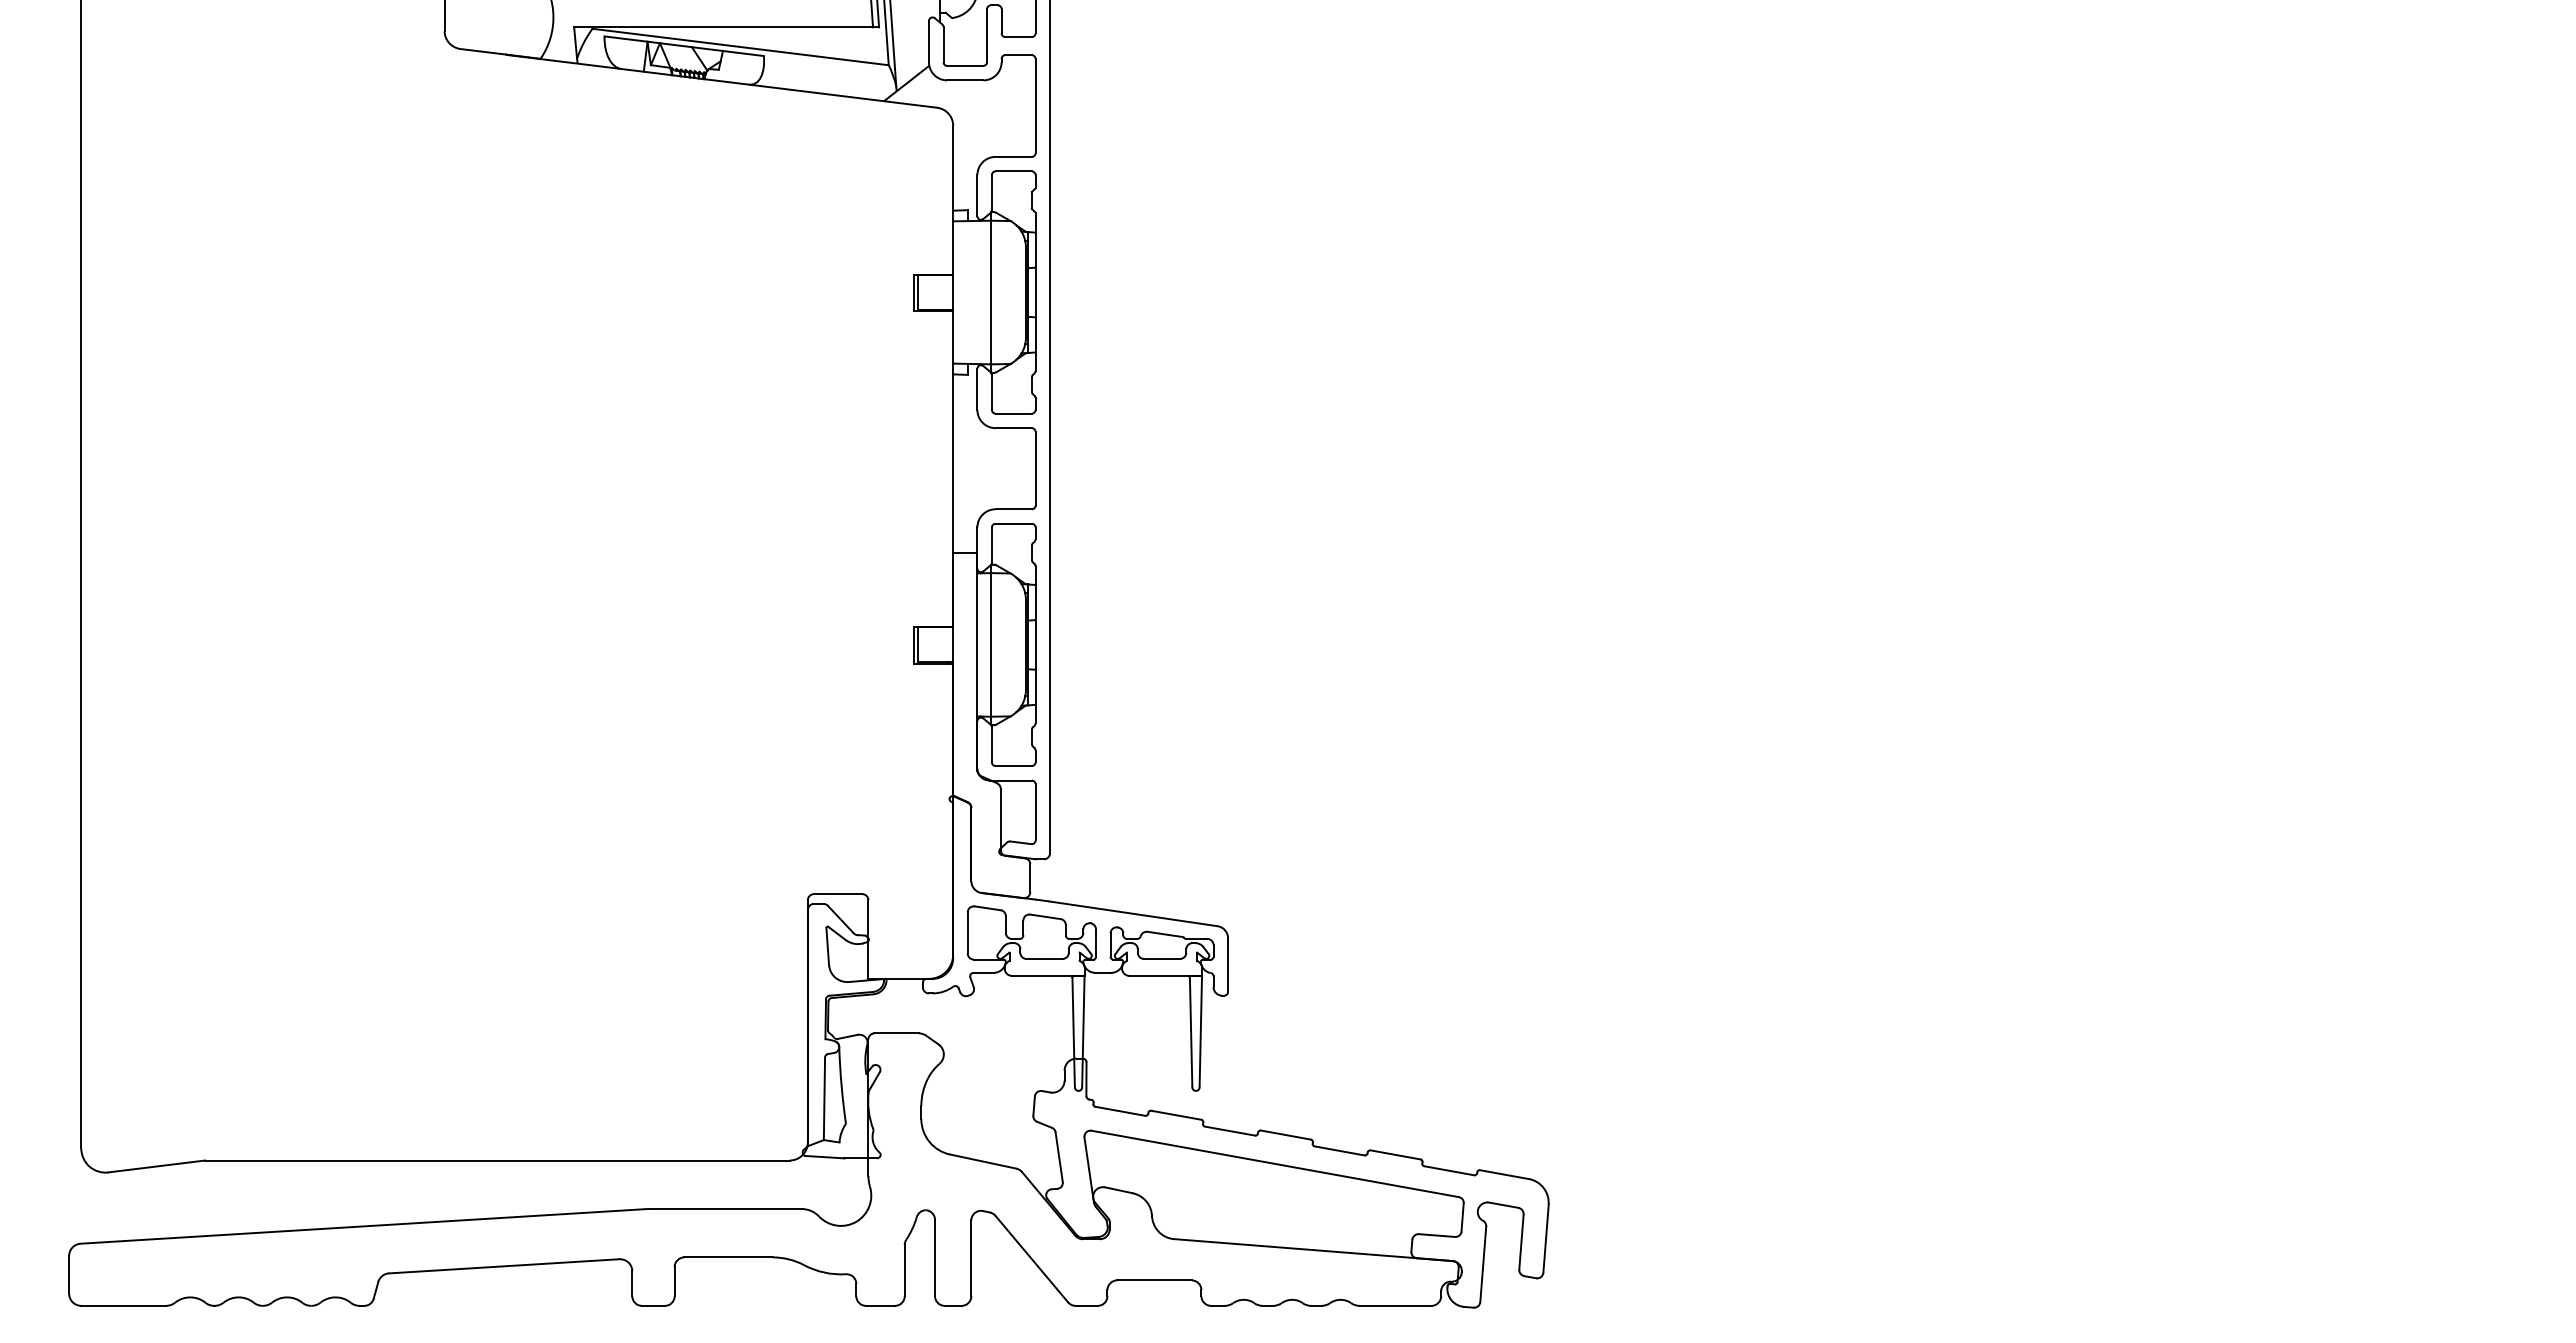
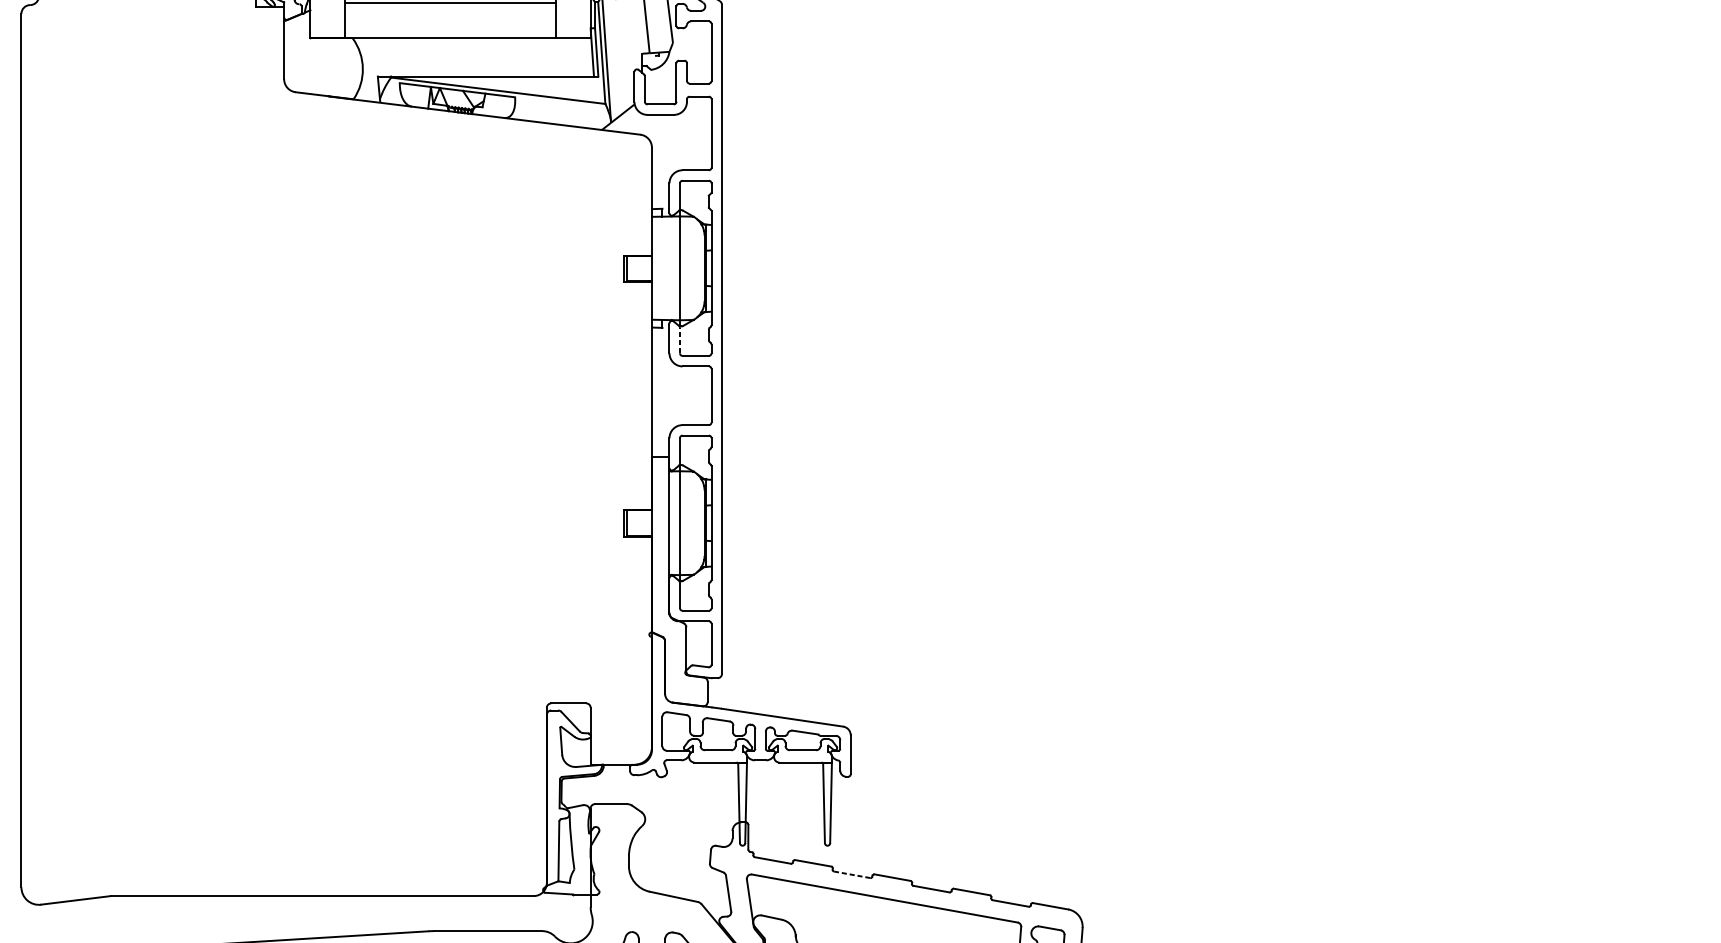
line: (991, 392) -> (679, 340), solid -> dashed
line: (1229, 1131) -> (851, 875), solid -> dashed

